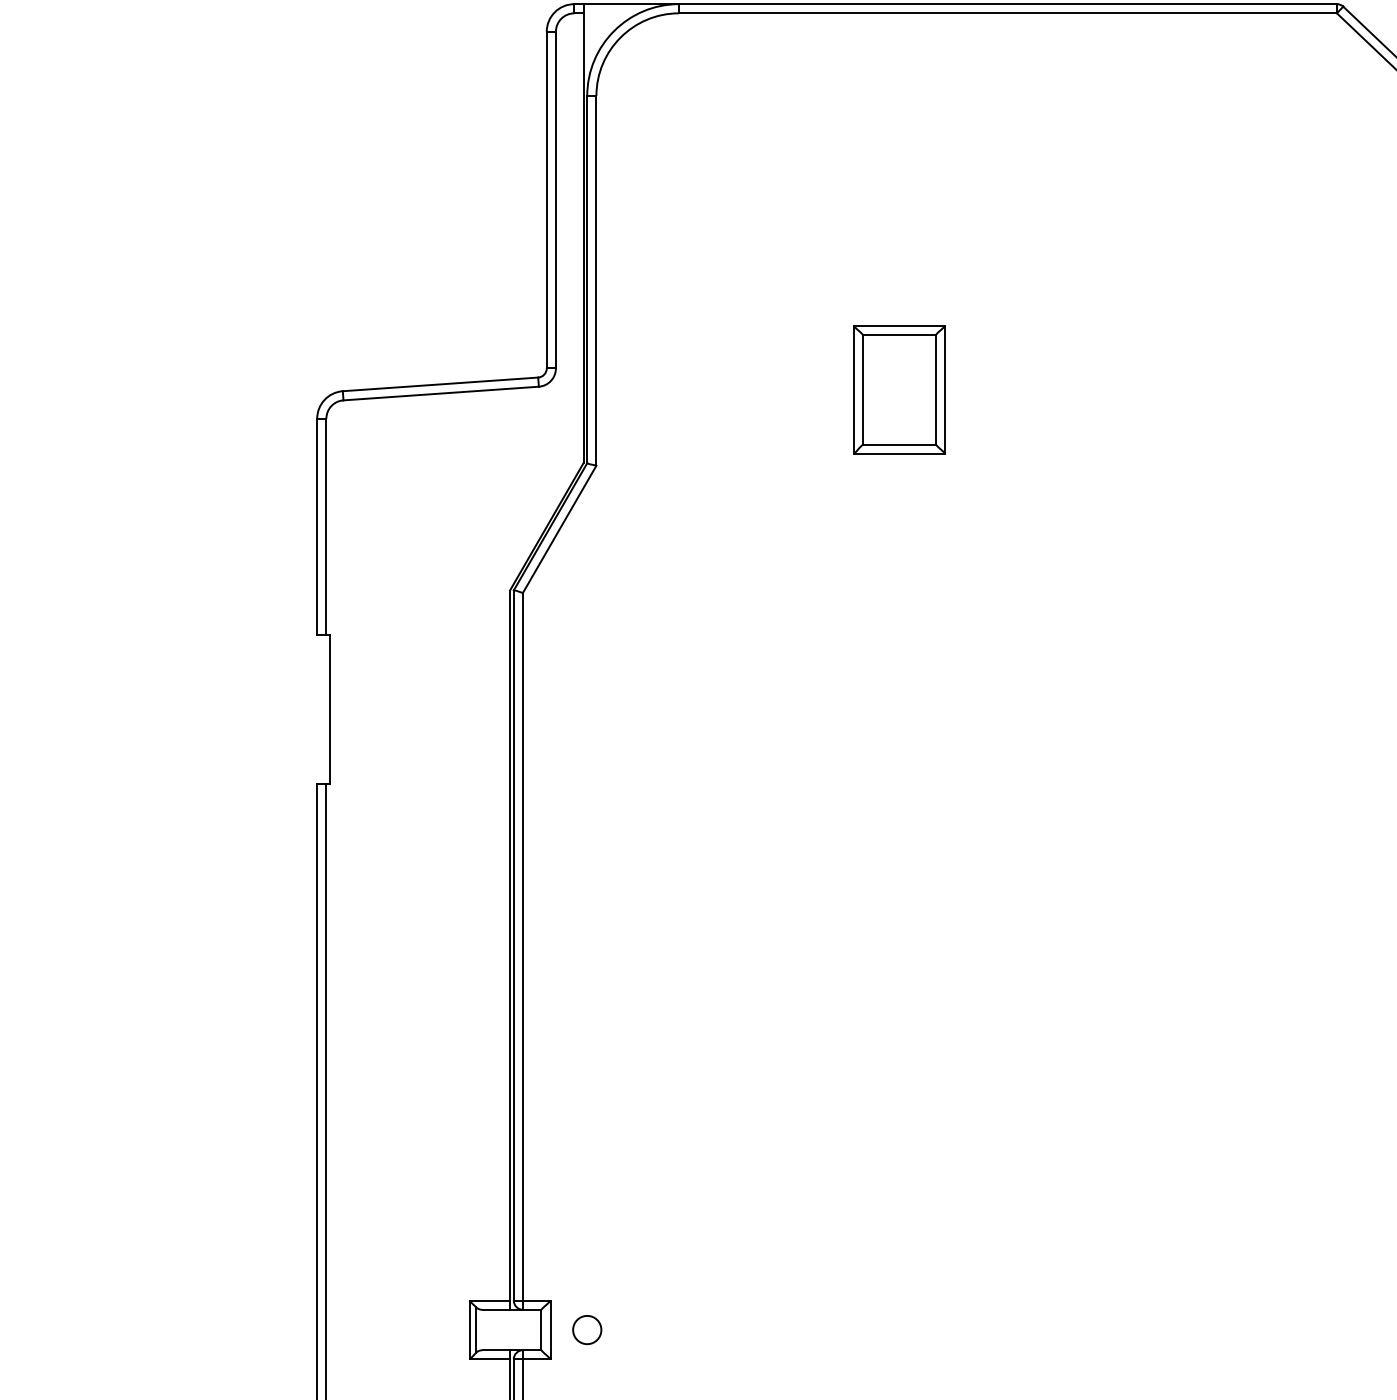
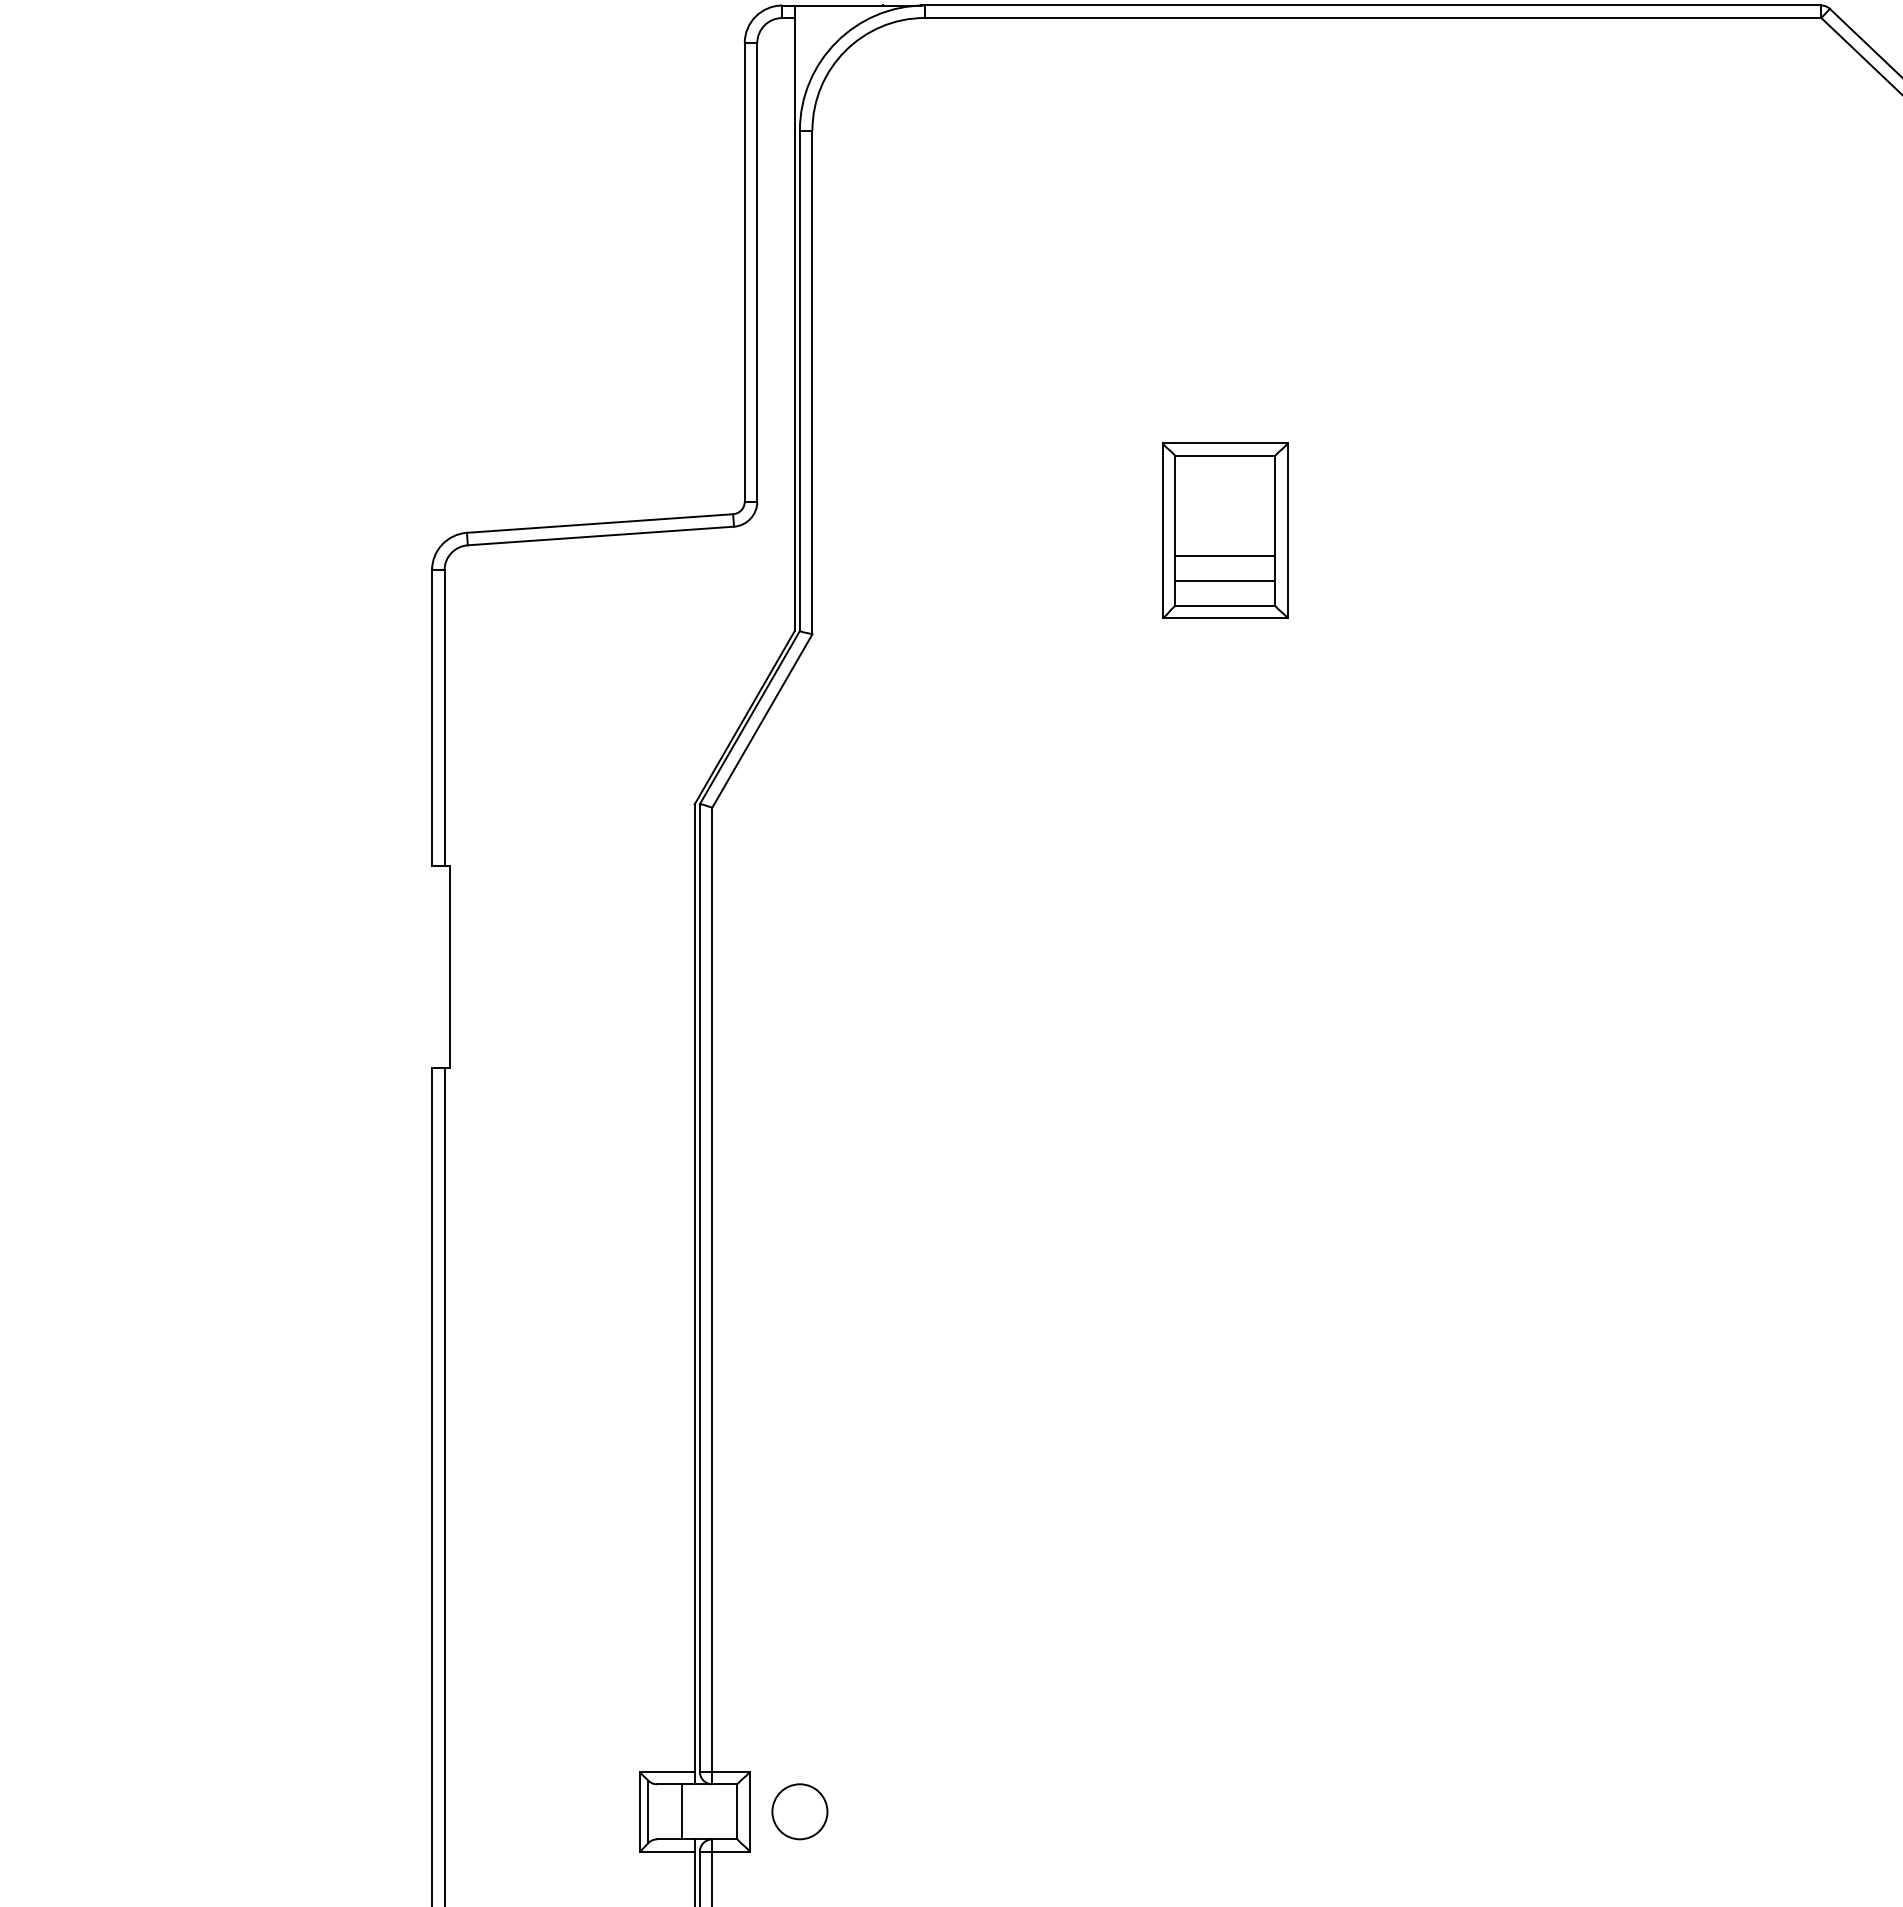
line: (899, 407) -> (1225, 555), added
line: (899, 426) -> (1225, 580), added
line: (501, 1329) -> (682, 1811), added
circle: (586, 1329) -> (799, 1811), size x1.43

